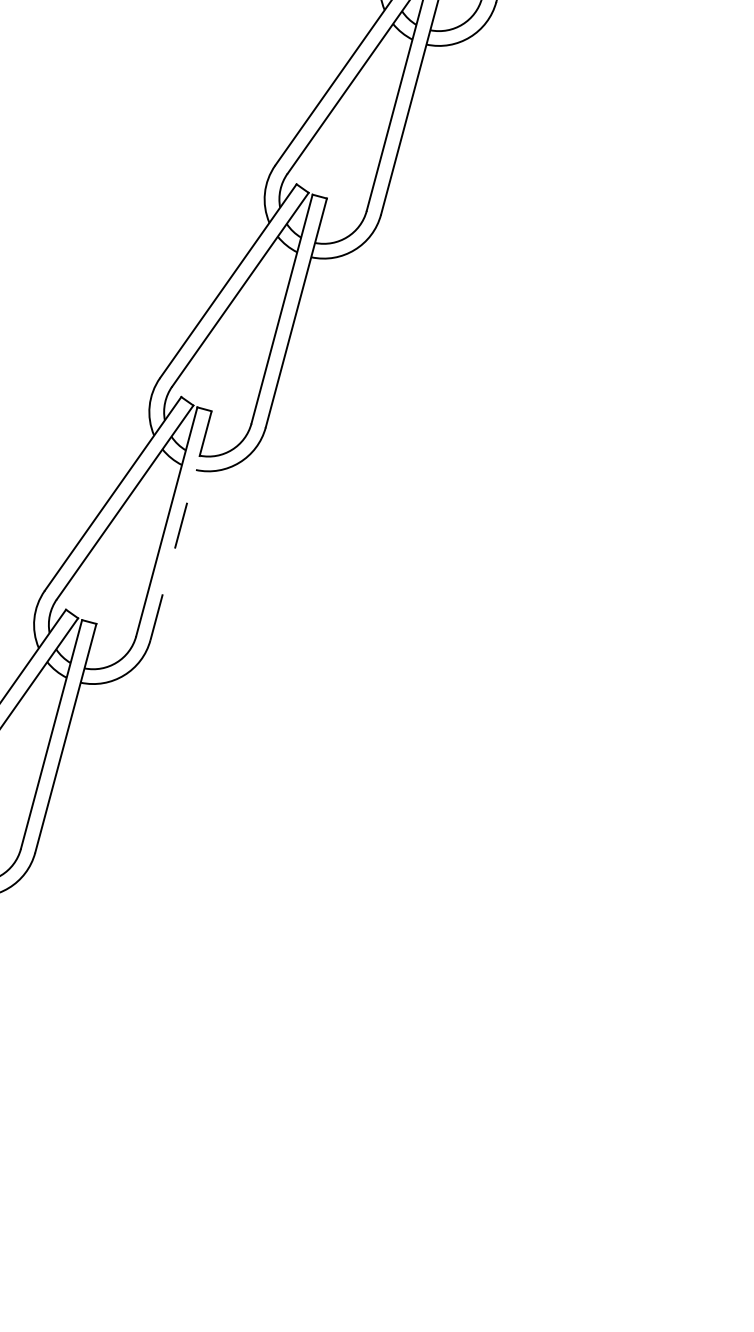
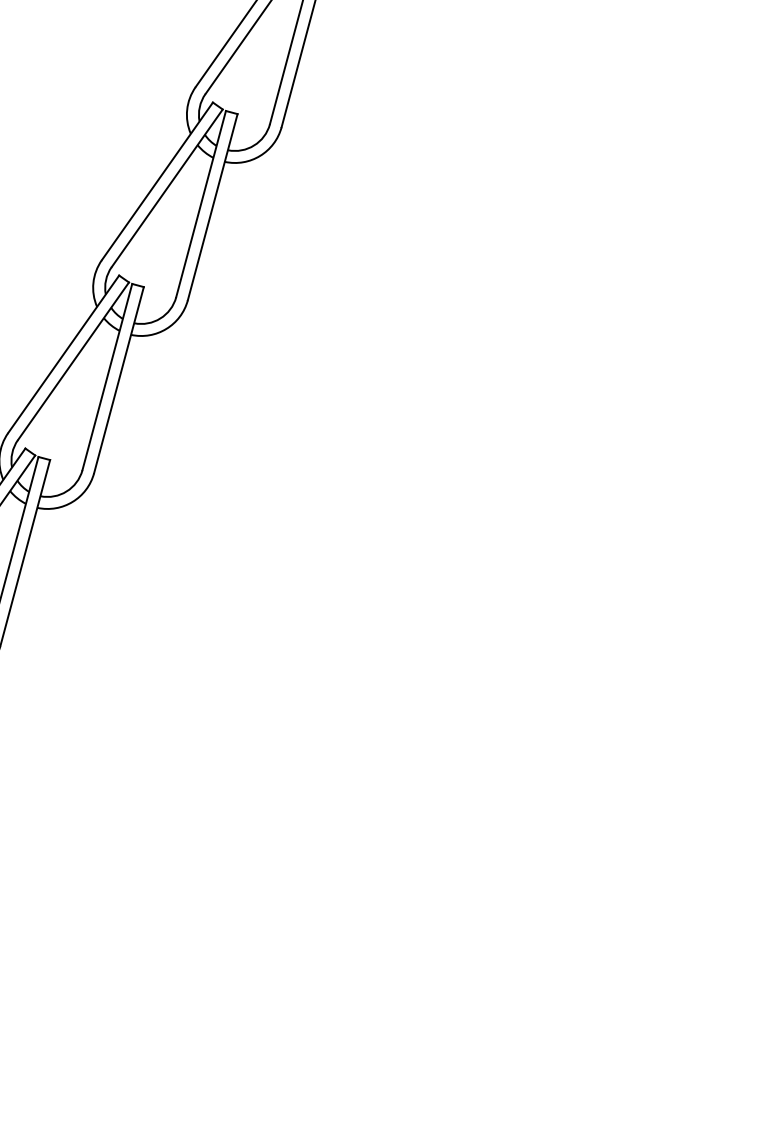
line: (180, 526) -> (118, 380), dashed -> solid

